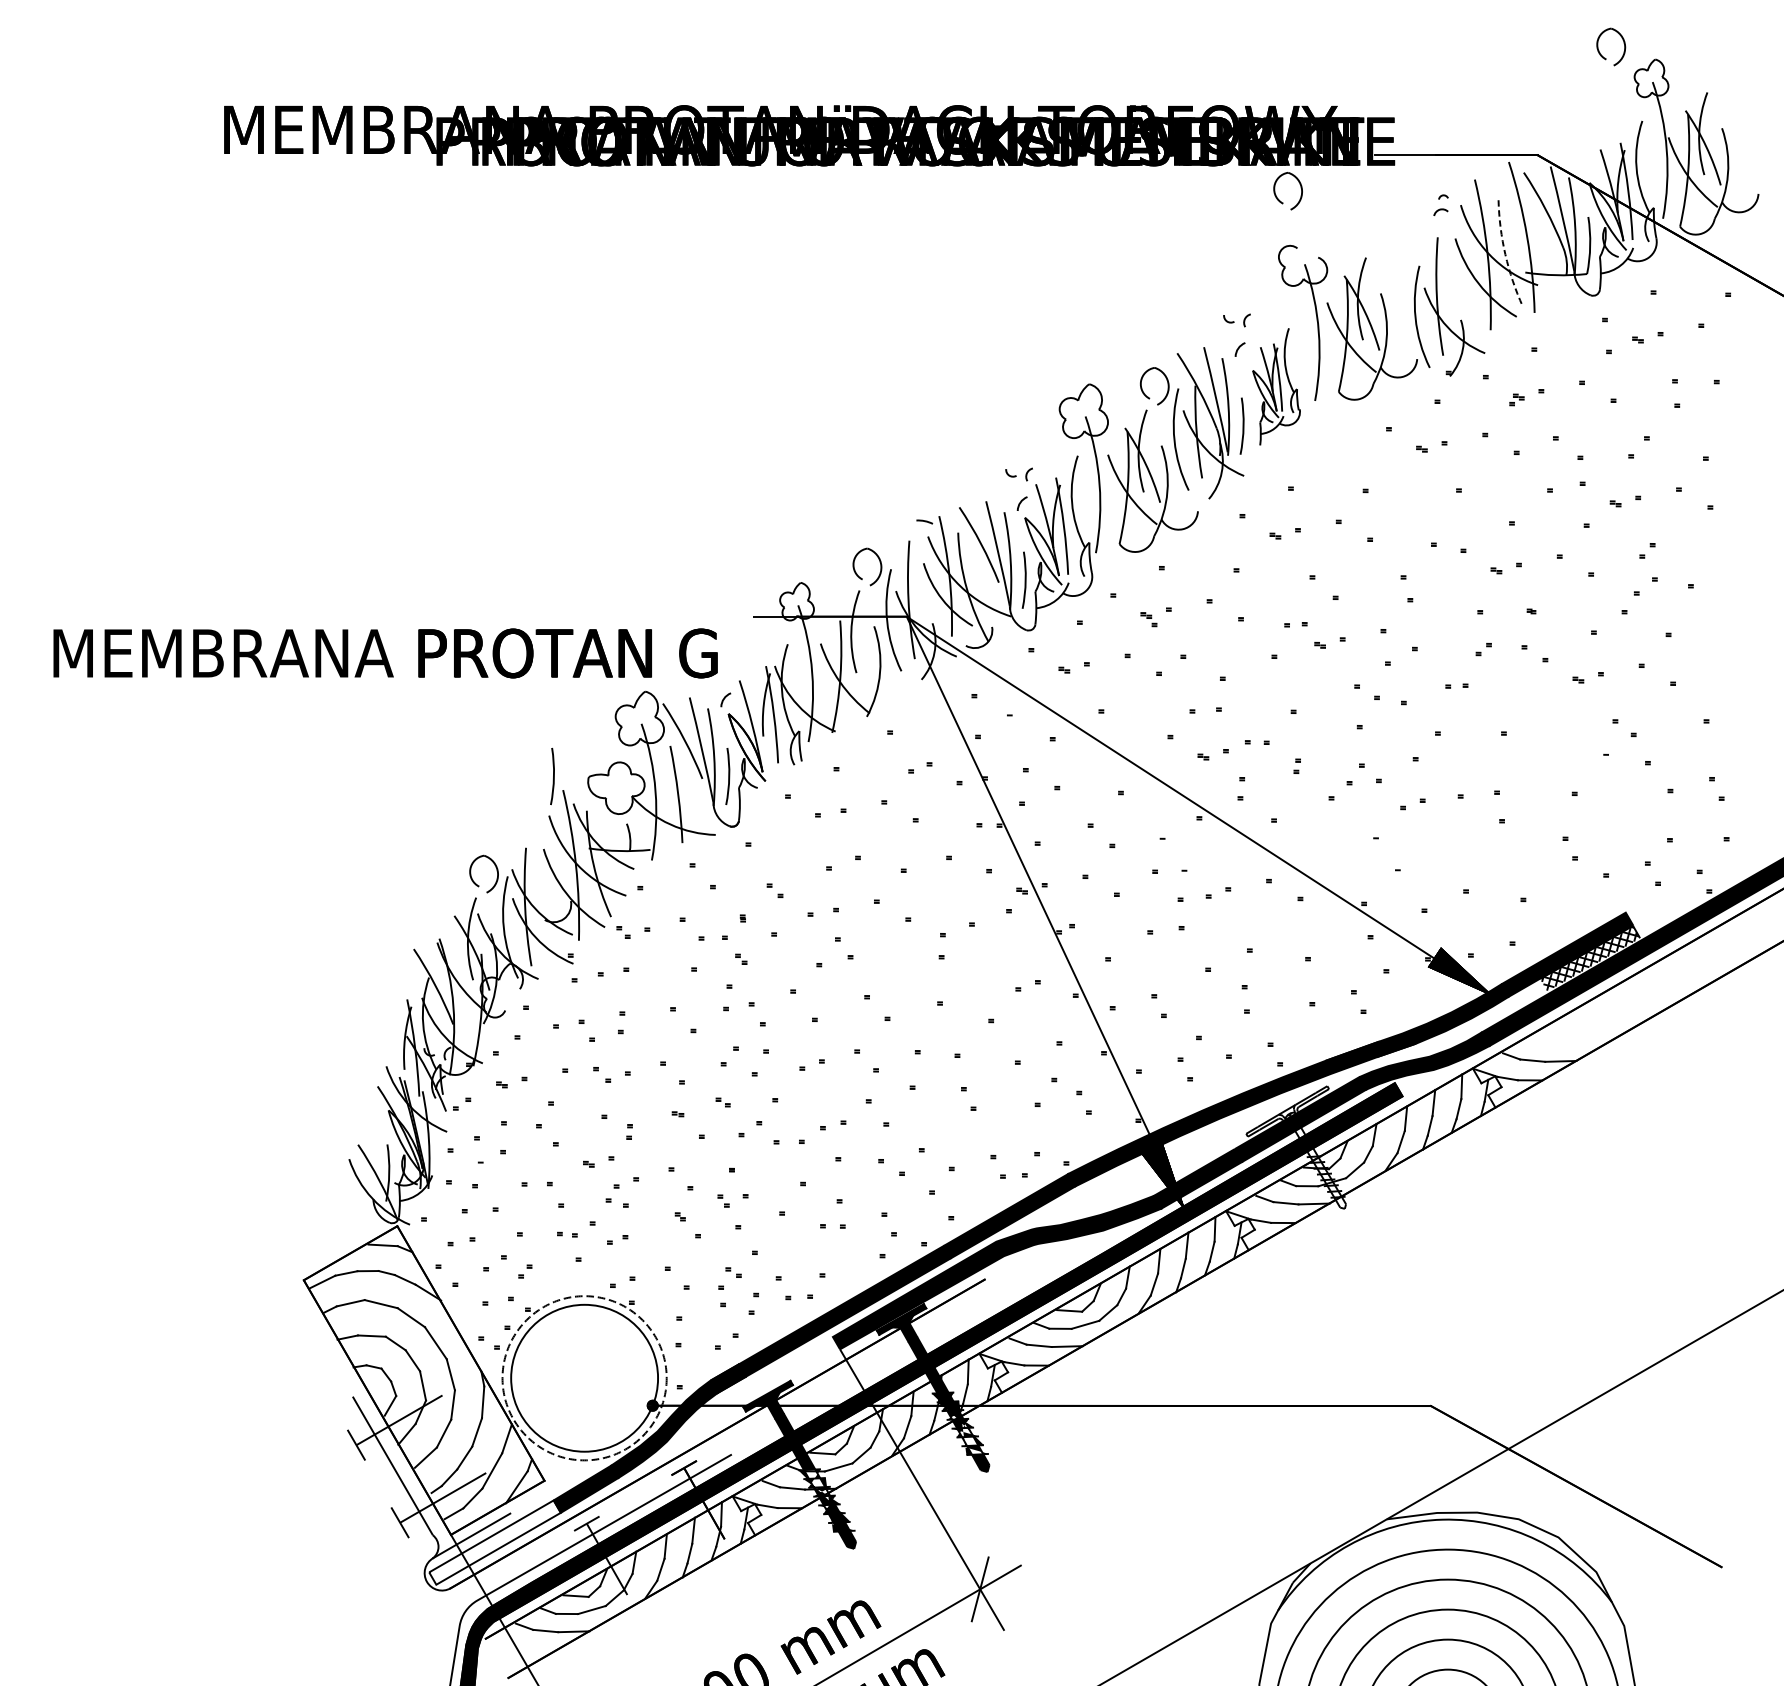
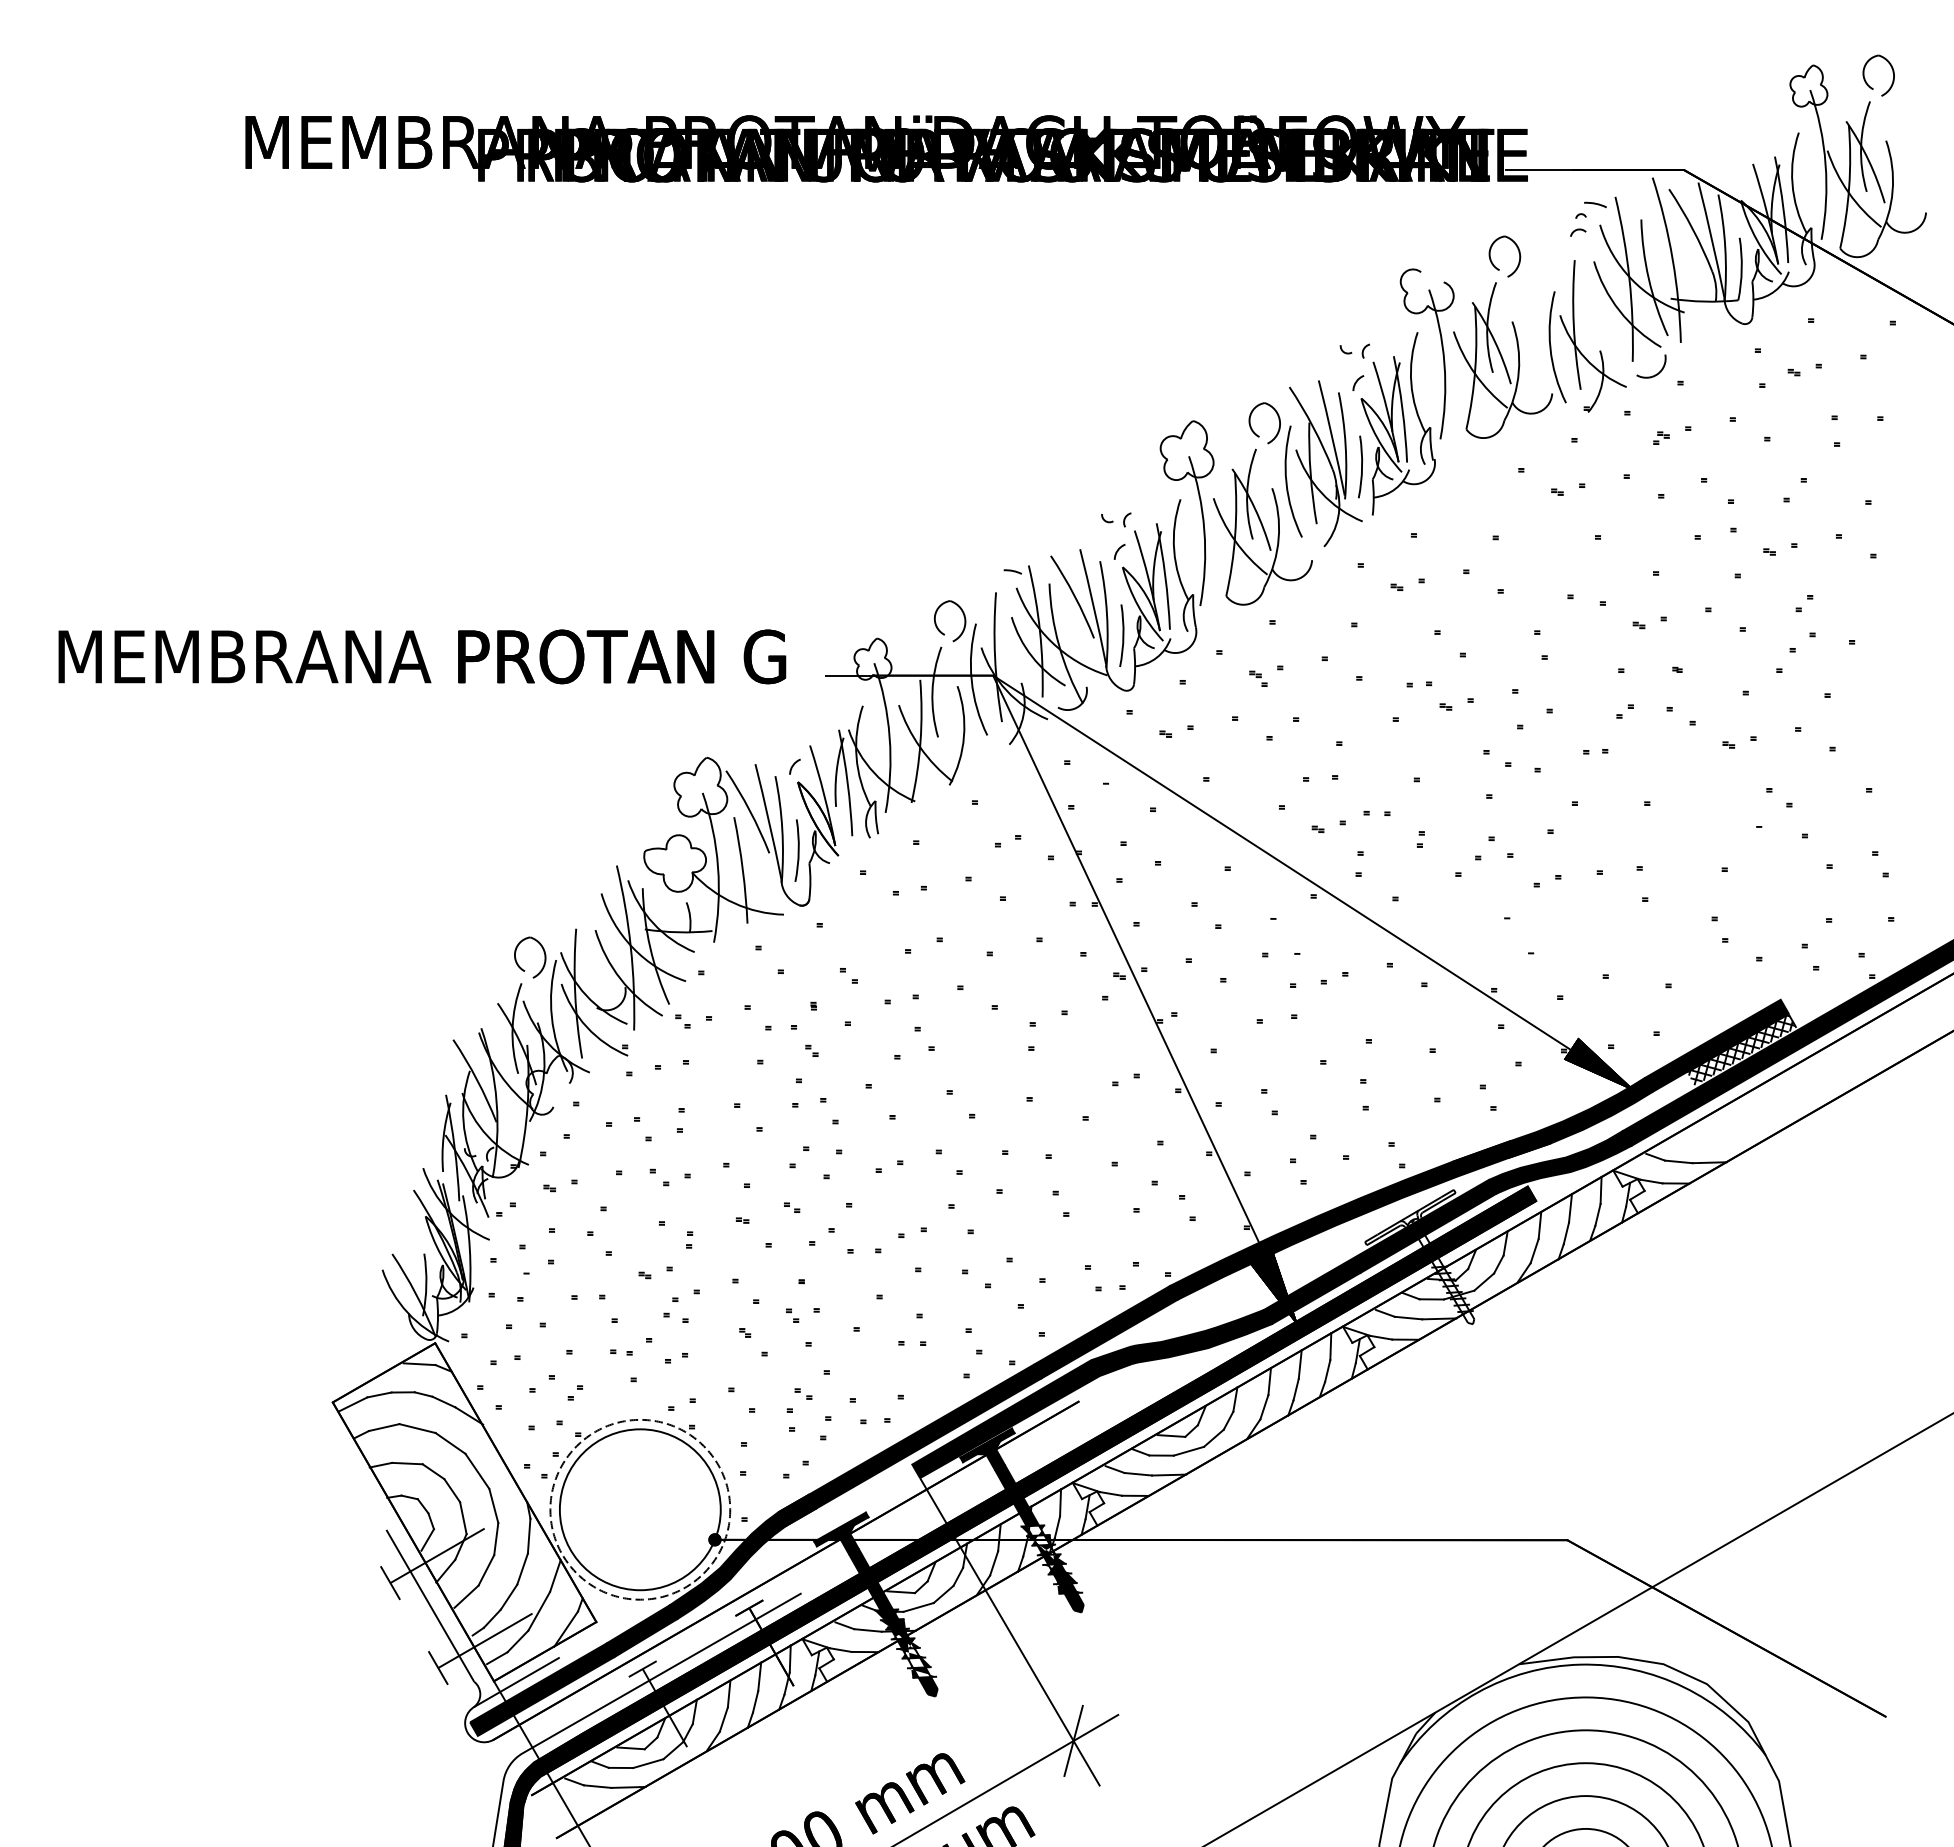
part: (1600, 53) -> (1867, 82), moved
arc: (1456, 186) -> (1595, 204), added
part: (1278, 198) -> (1494, 264), moved
arc: (1505, 255) -> (1648, 279), dashed -> solid
arc: (1510, 341) -> (1654, 374), added
part: (1275, 386) -> (1397, 423), size x1.43
text: (385, 653) -> (422, 656), moved
arc: (552, 776) -> (605, 850), removed
fill: (495, 1542) -> (542, 1689), added

